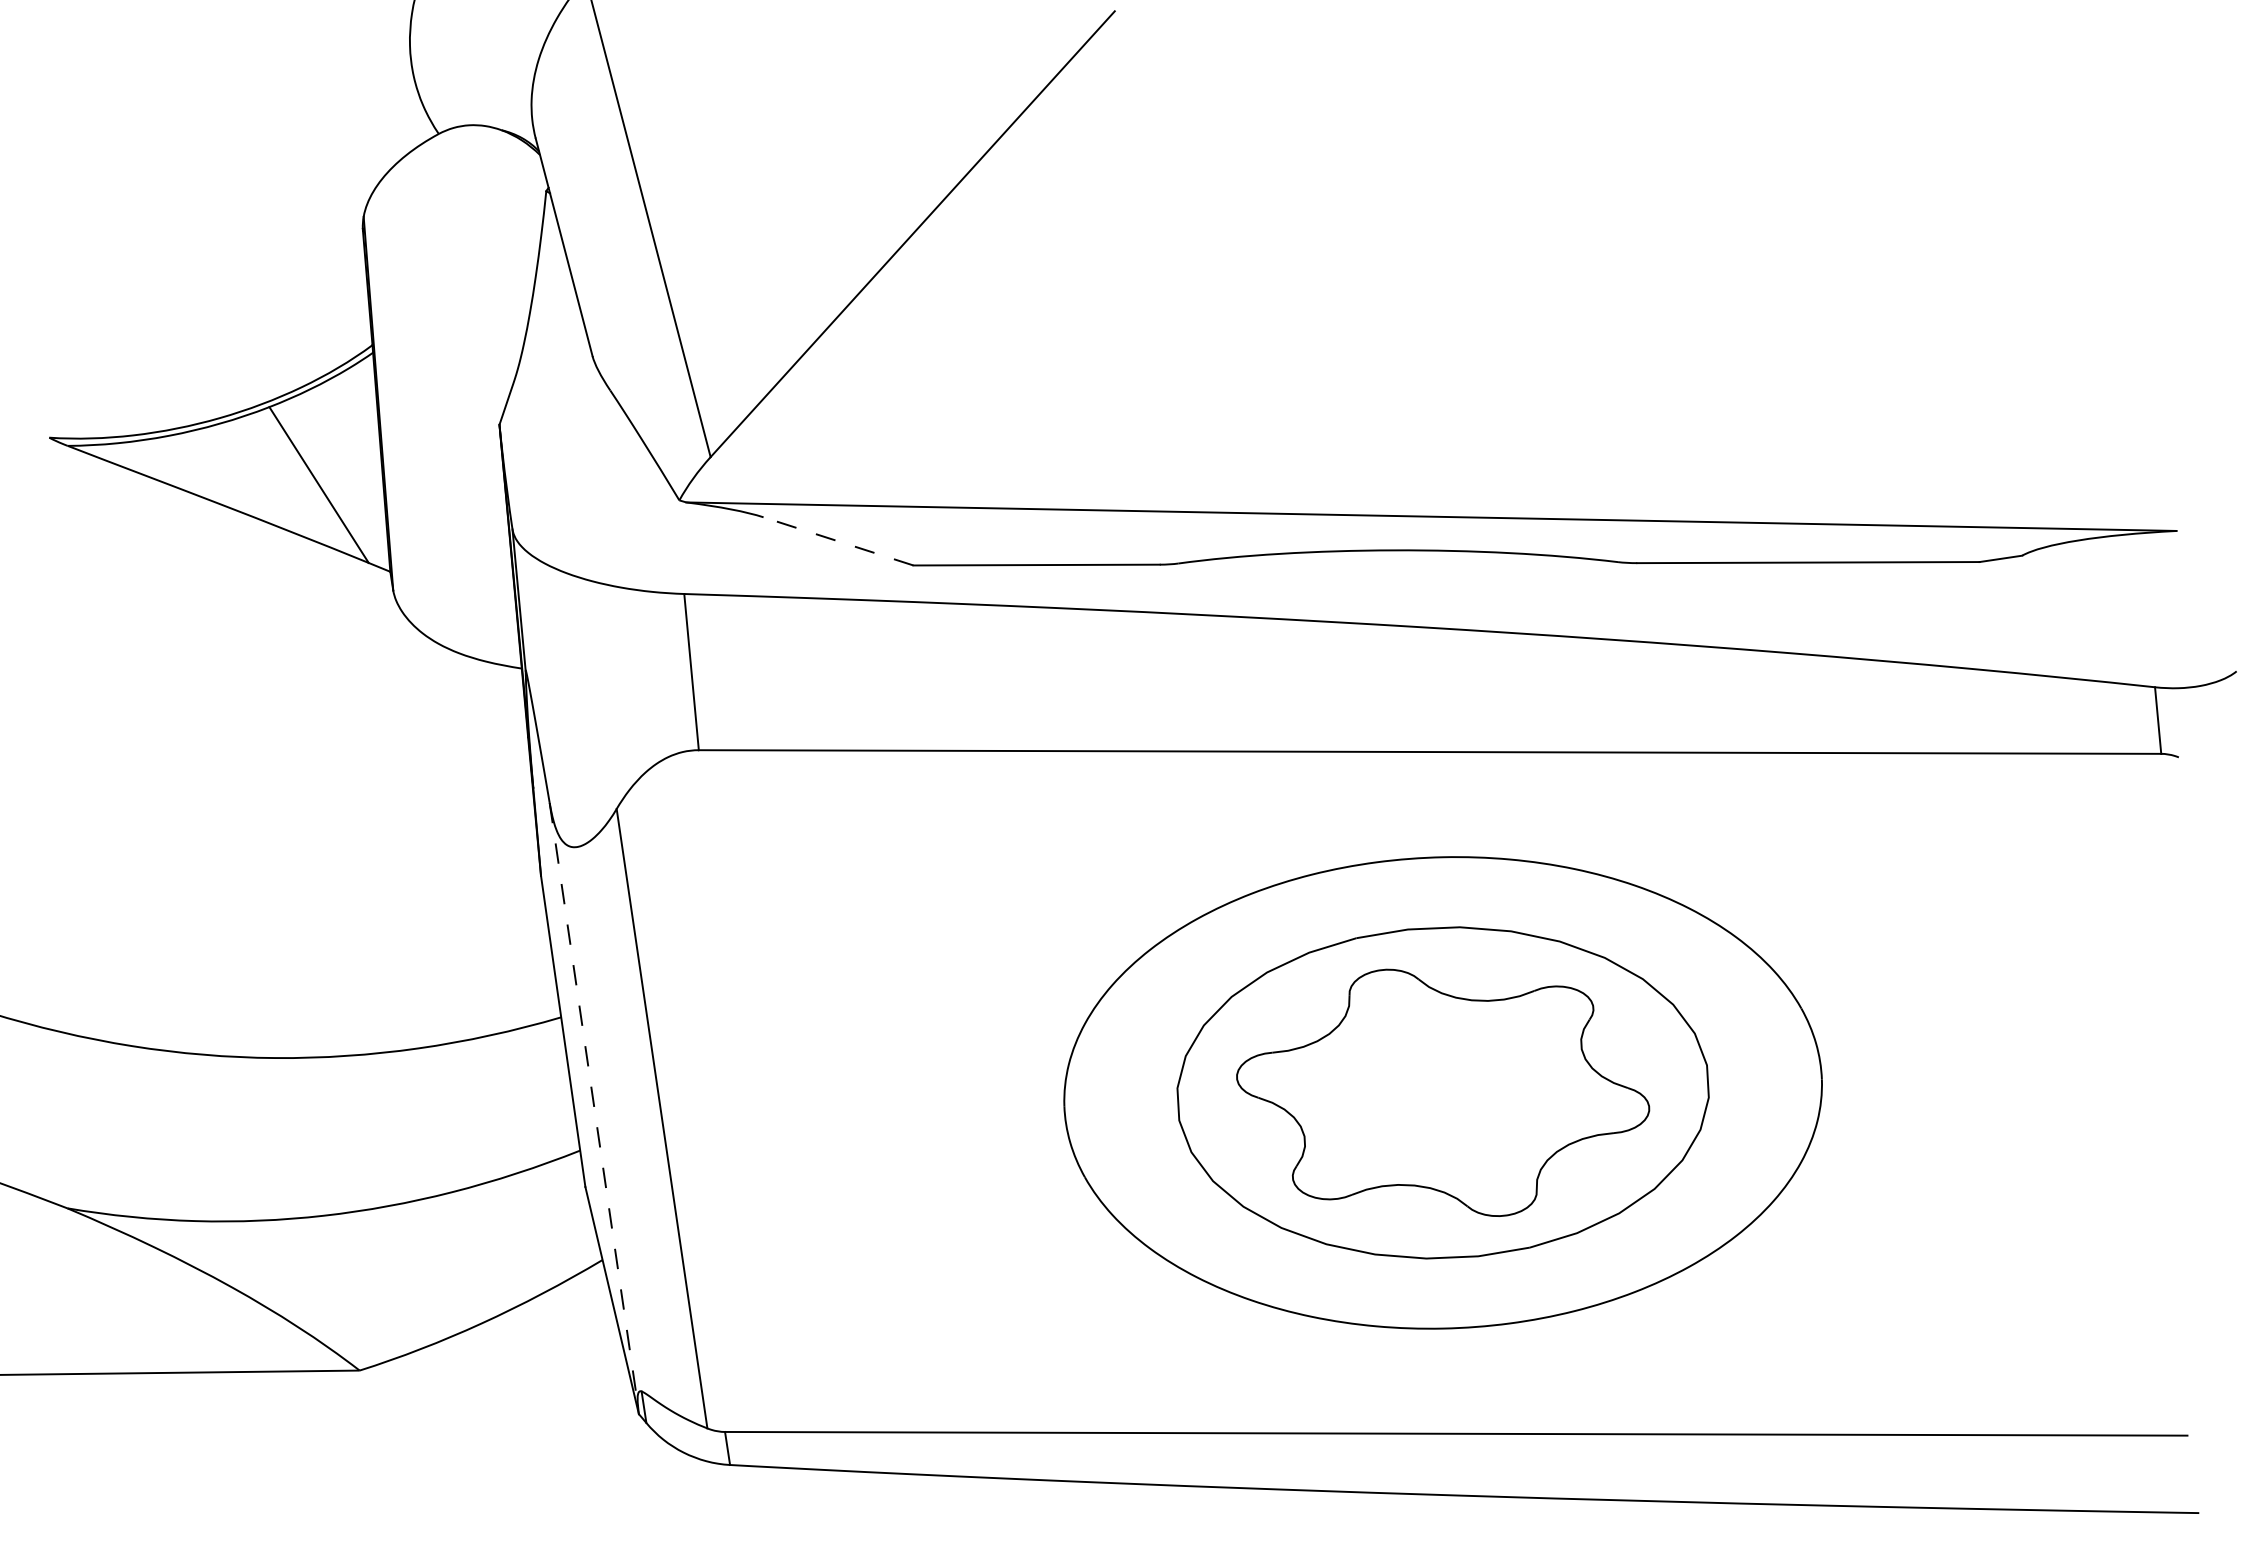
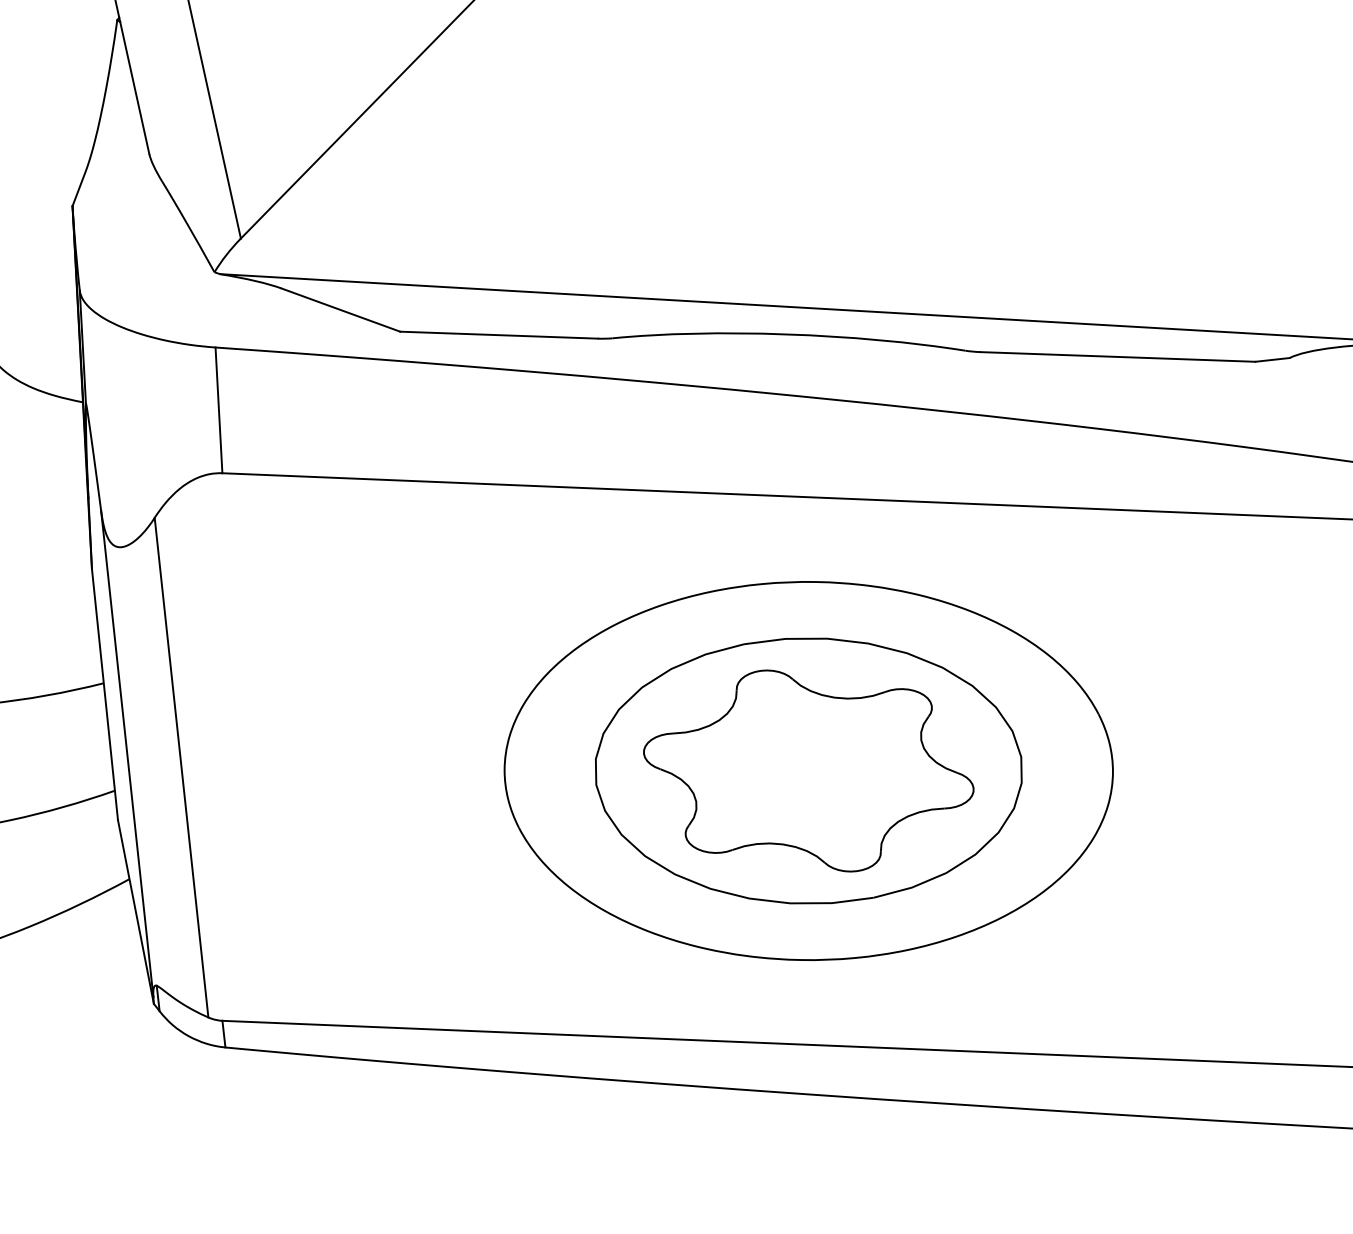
line: (838, 541) -> (340, 310), dashed -> solid
line: (593, 1104) -> (127, 754), dashed -> solid

